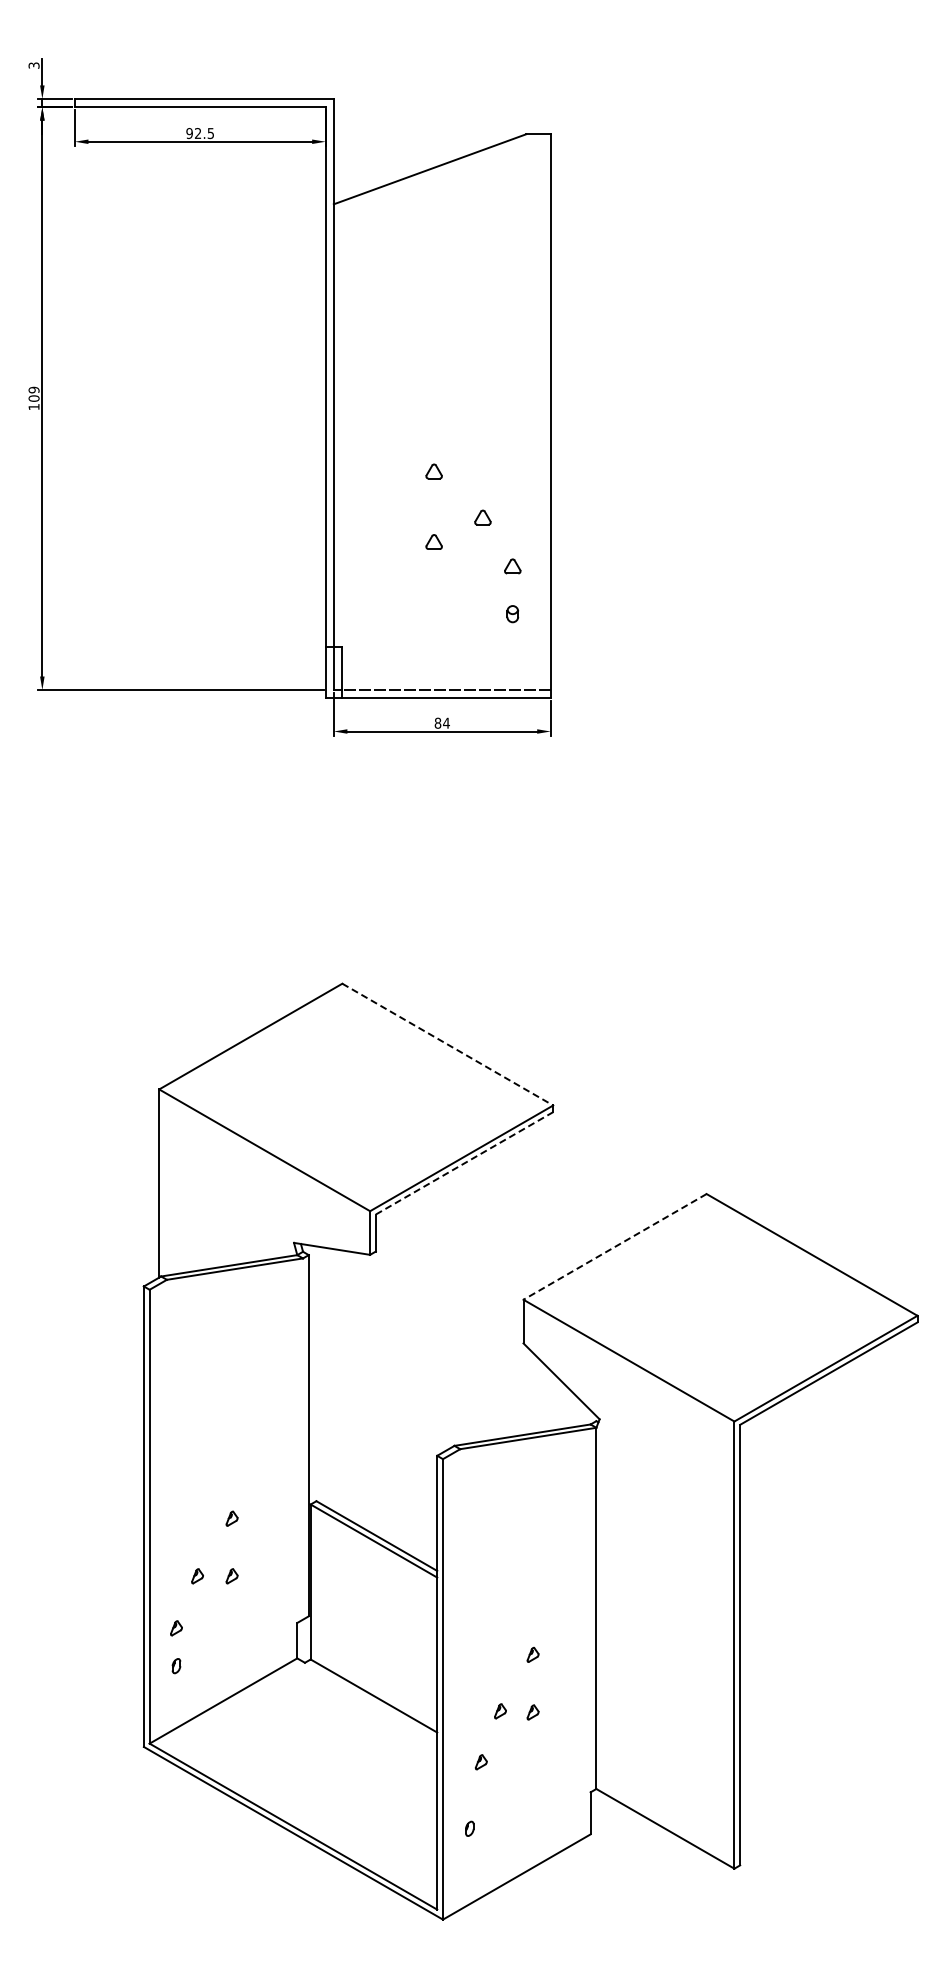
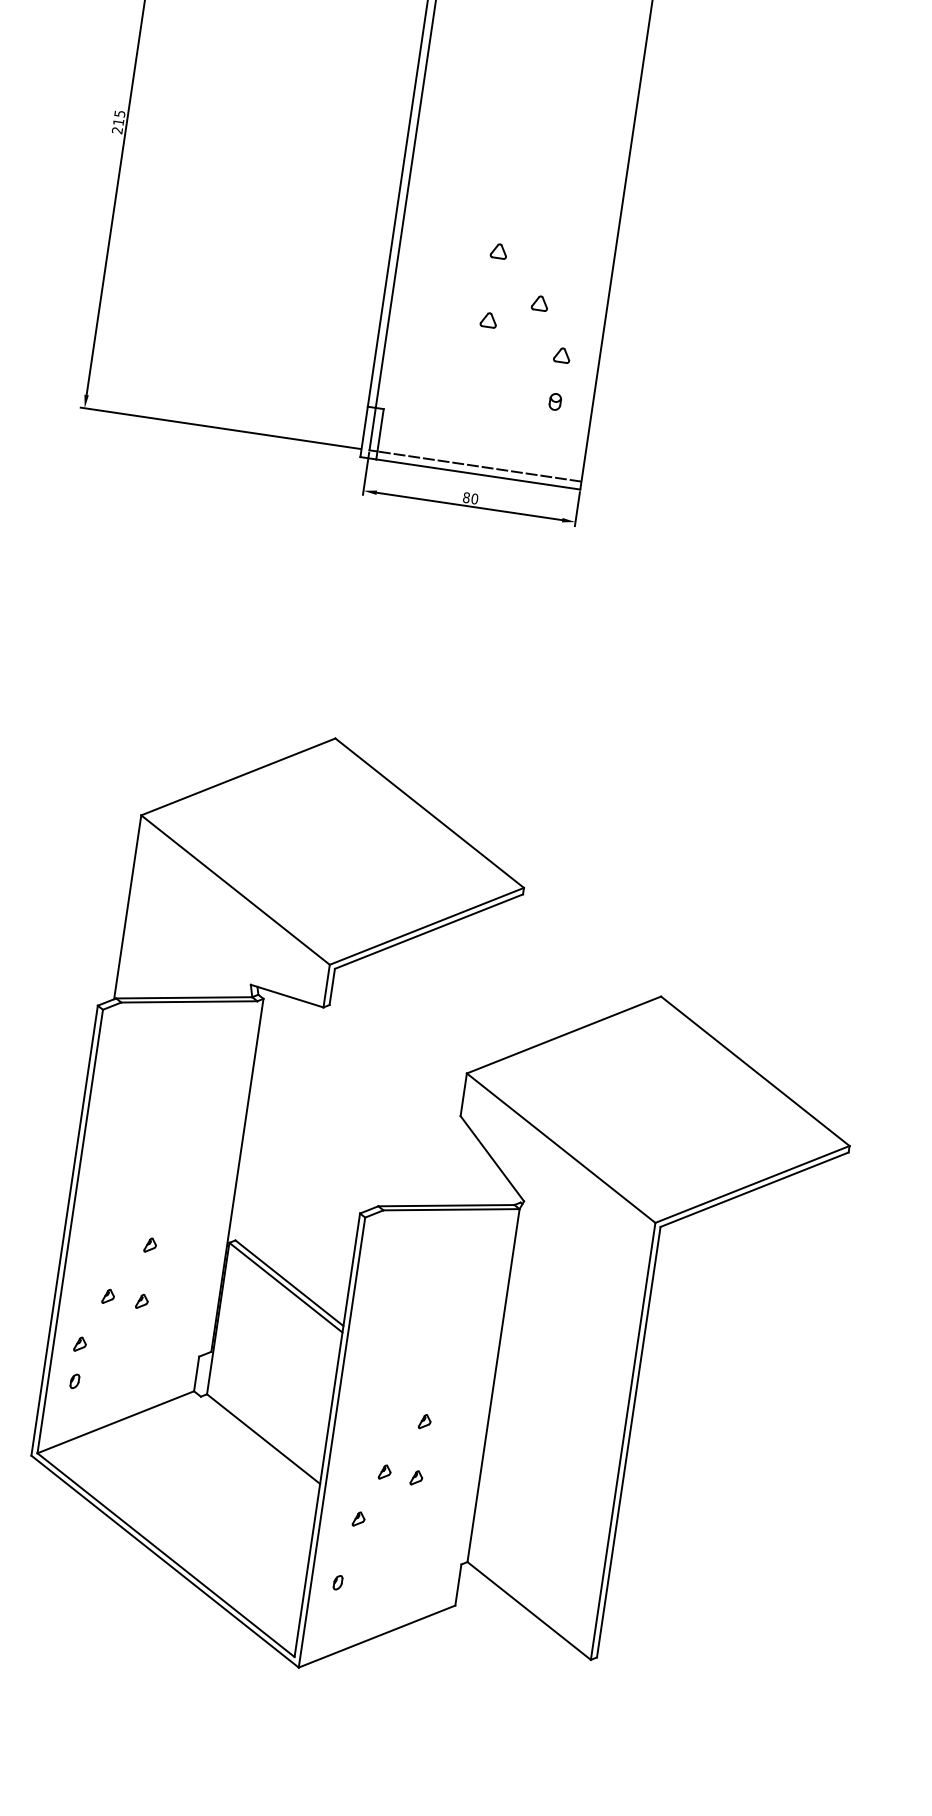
text: (33, 398) -> (118, 122), 109 -> 215
text: (446, 722) -> (474, 498), 84 -> 80
line: (447, 1044) -> (429, 813), dashed -> solid
line: (465, 1163) -> (429, 931), dashed -> solid
line: (615, 1246) -> (564, 1034), dashed -> solid

